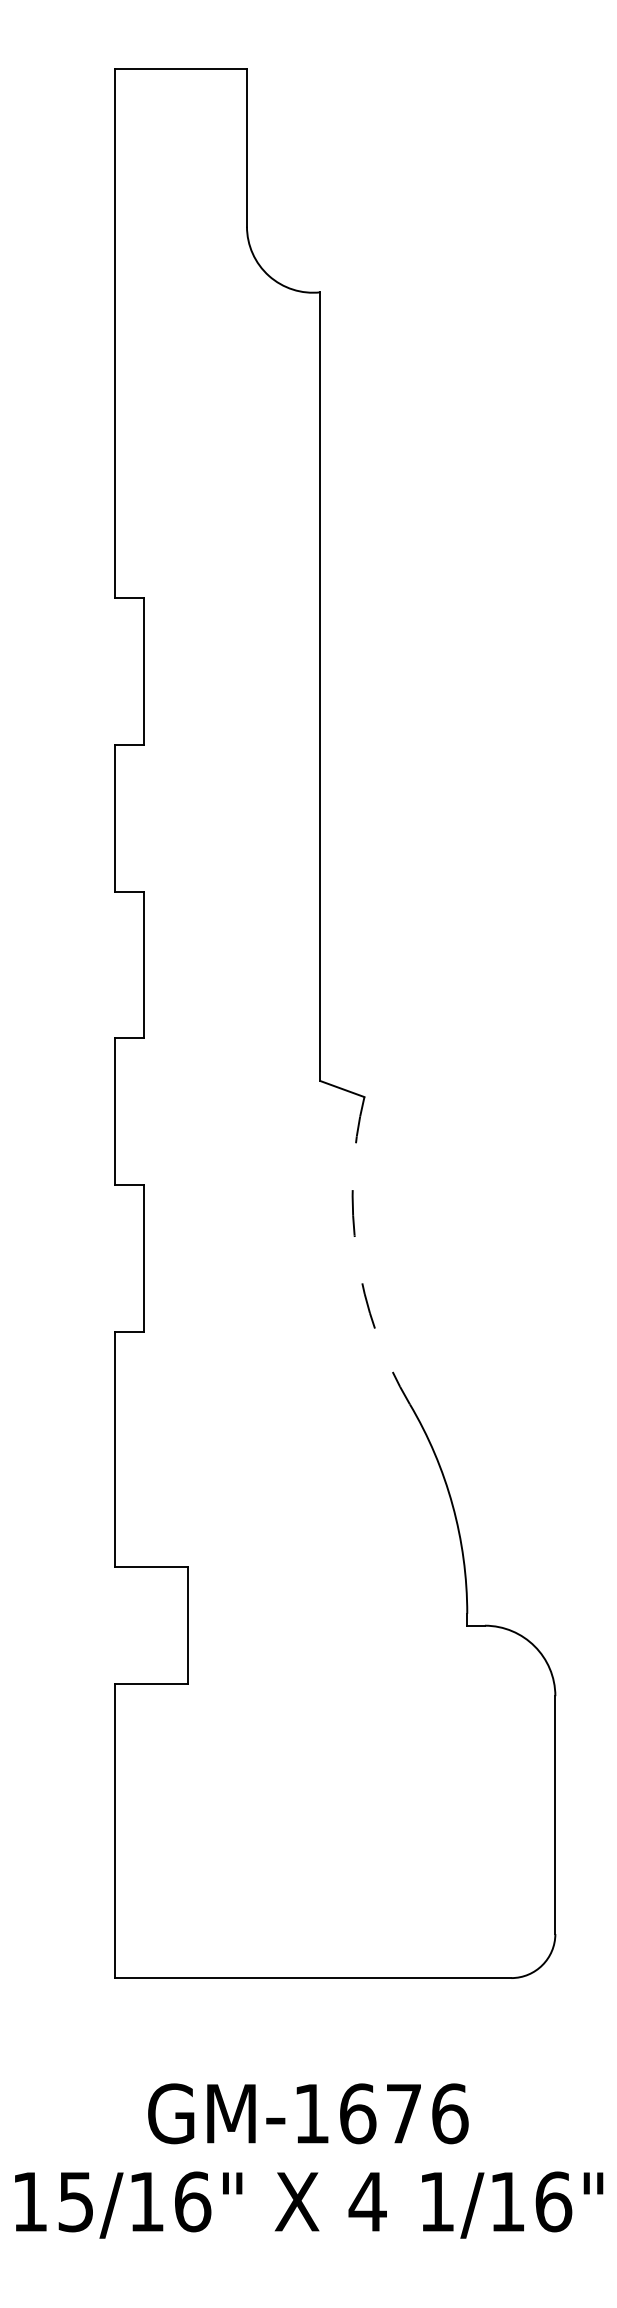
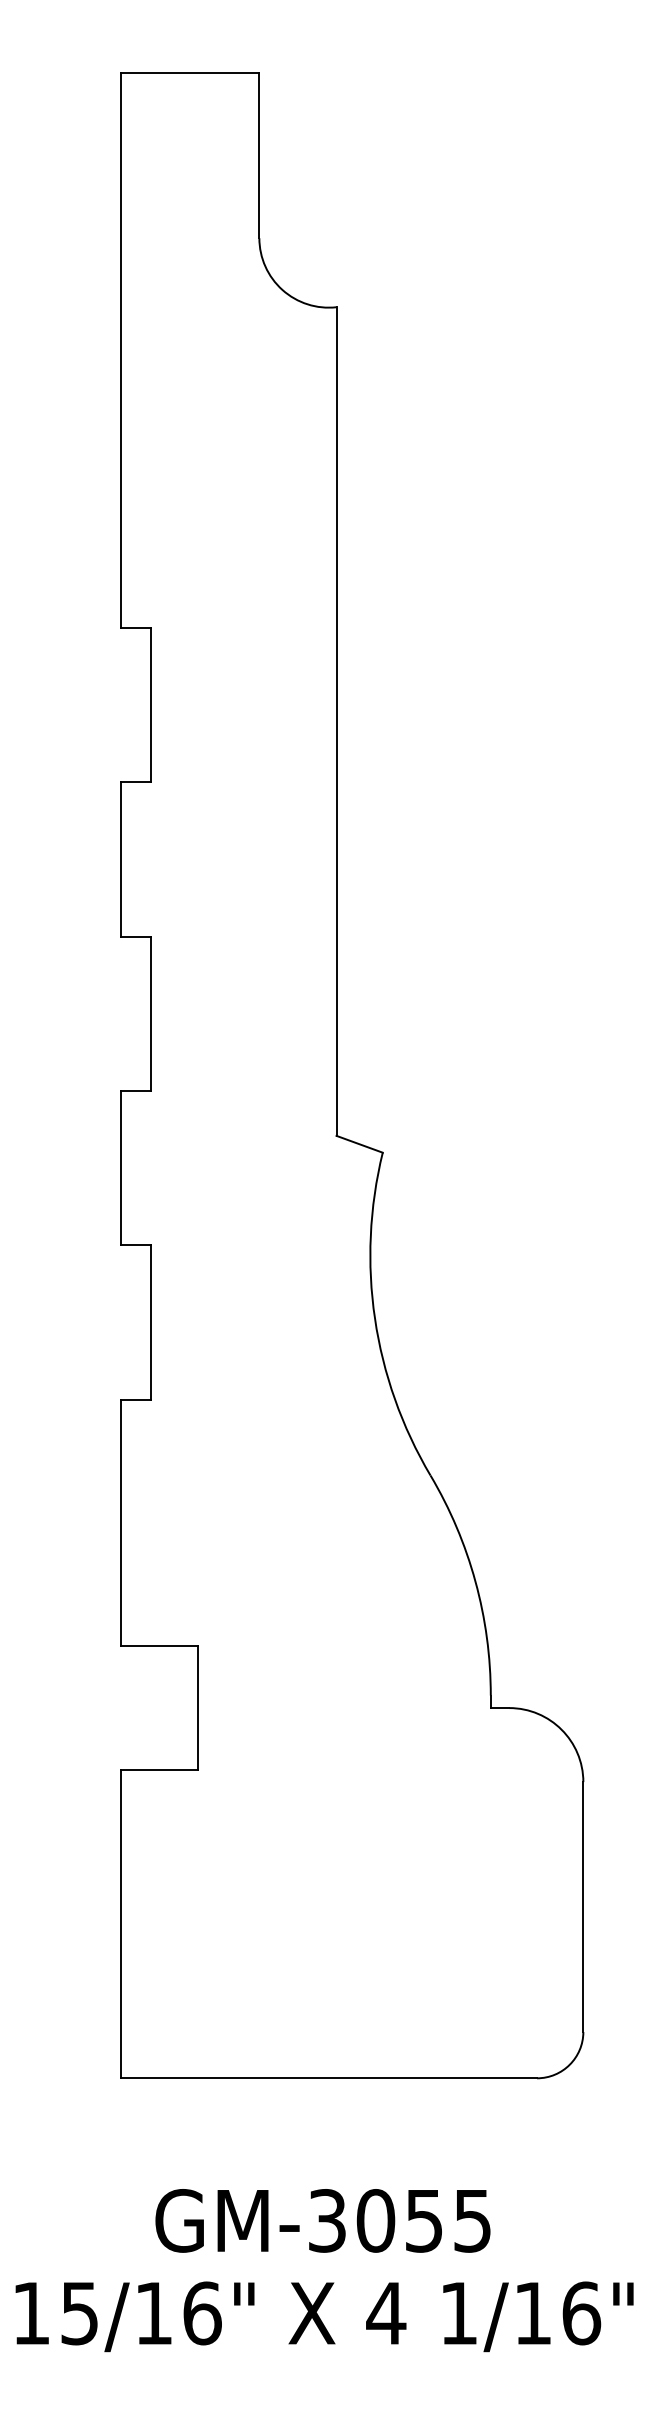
arc: (357, 1255) -> (375, 1319), dashed -> solid
text: (381, 2113) -> (400, 2220), GM-1676 -> GM-3055

